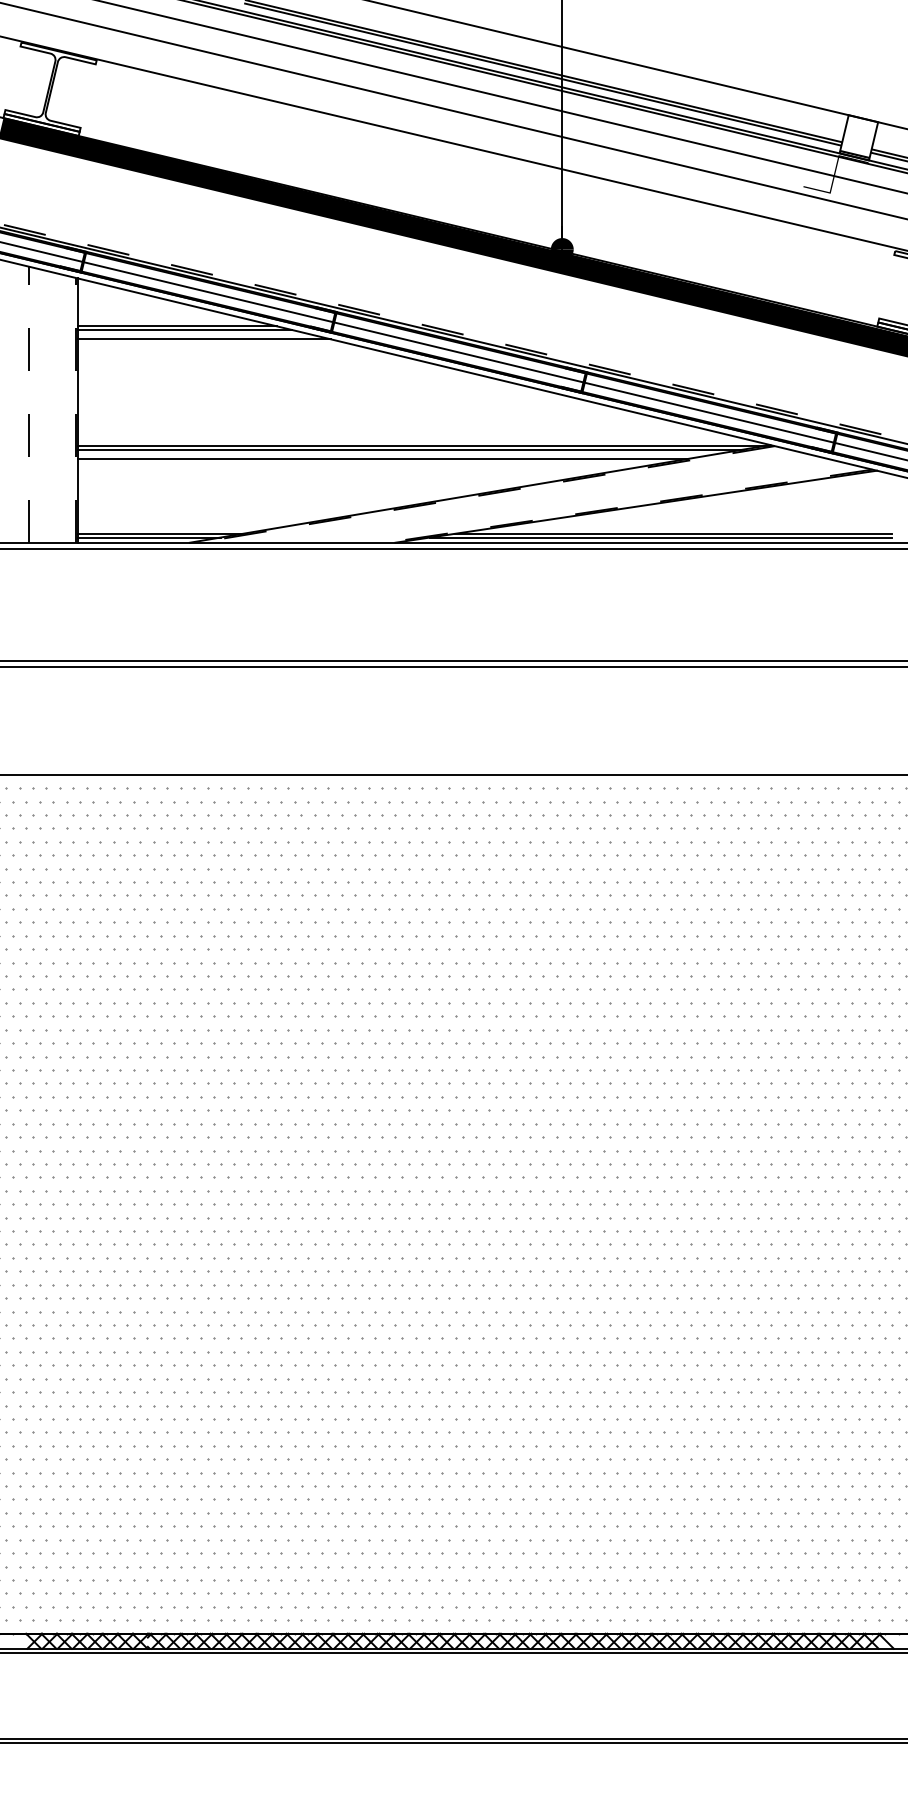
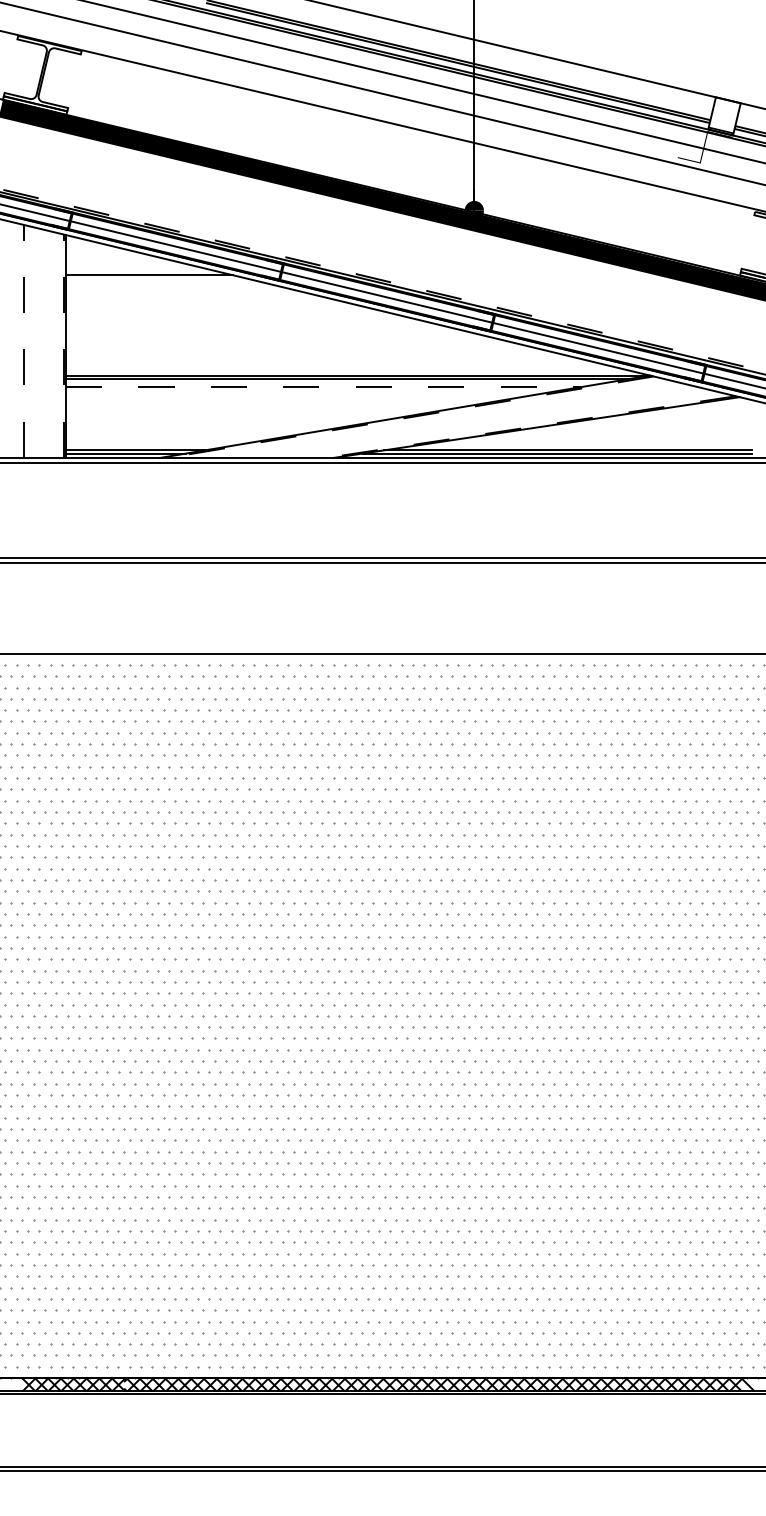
line: (184, 330) -> (155, 278), removed
line: (204, 339) -> (172, 286), removed
line: (383, 459) -> (323, 387), solid -> dashed

